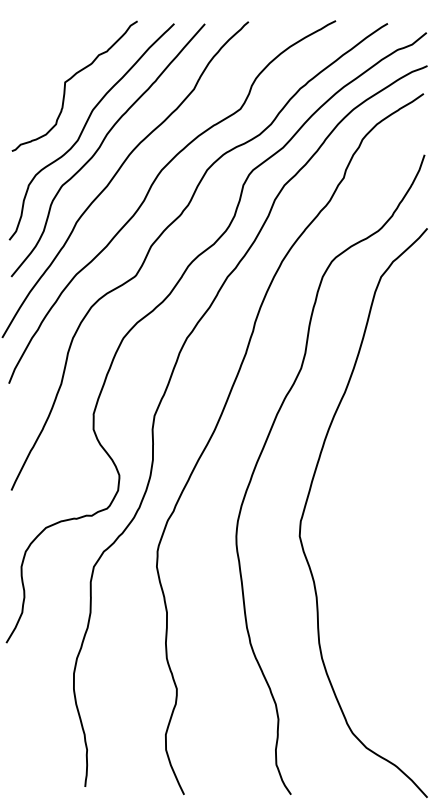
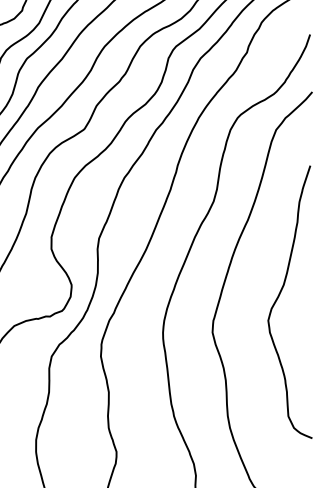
curve: (384, 491) -> (278, 297), added

